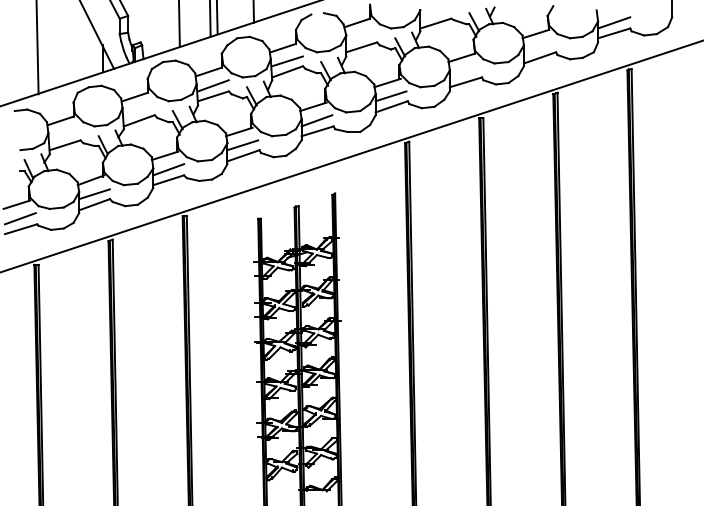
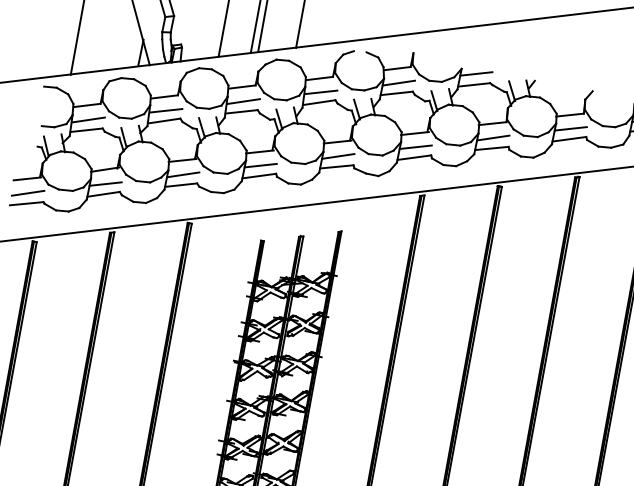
line: (435, 12) -> (476, 73), added
line: (361, 36) -> (398, 82), added
line: (538, 47) -> (569, 128), added
line: (464, 71) -> (492, 137), added
line: (138, 110) -> (165, 110), added
line: (64, 134) -> (88, 119), added

